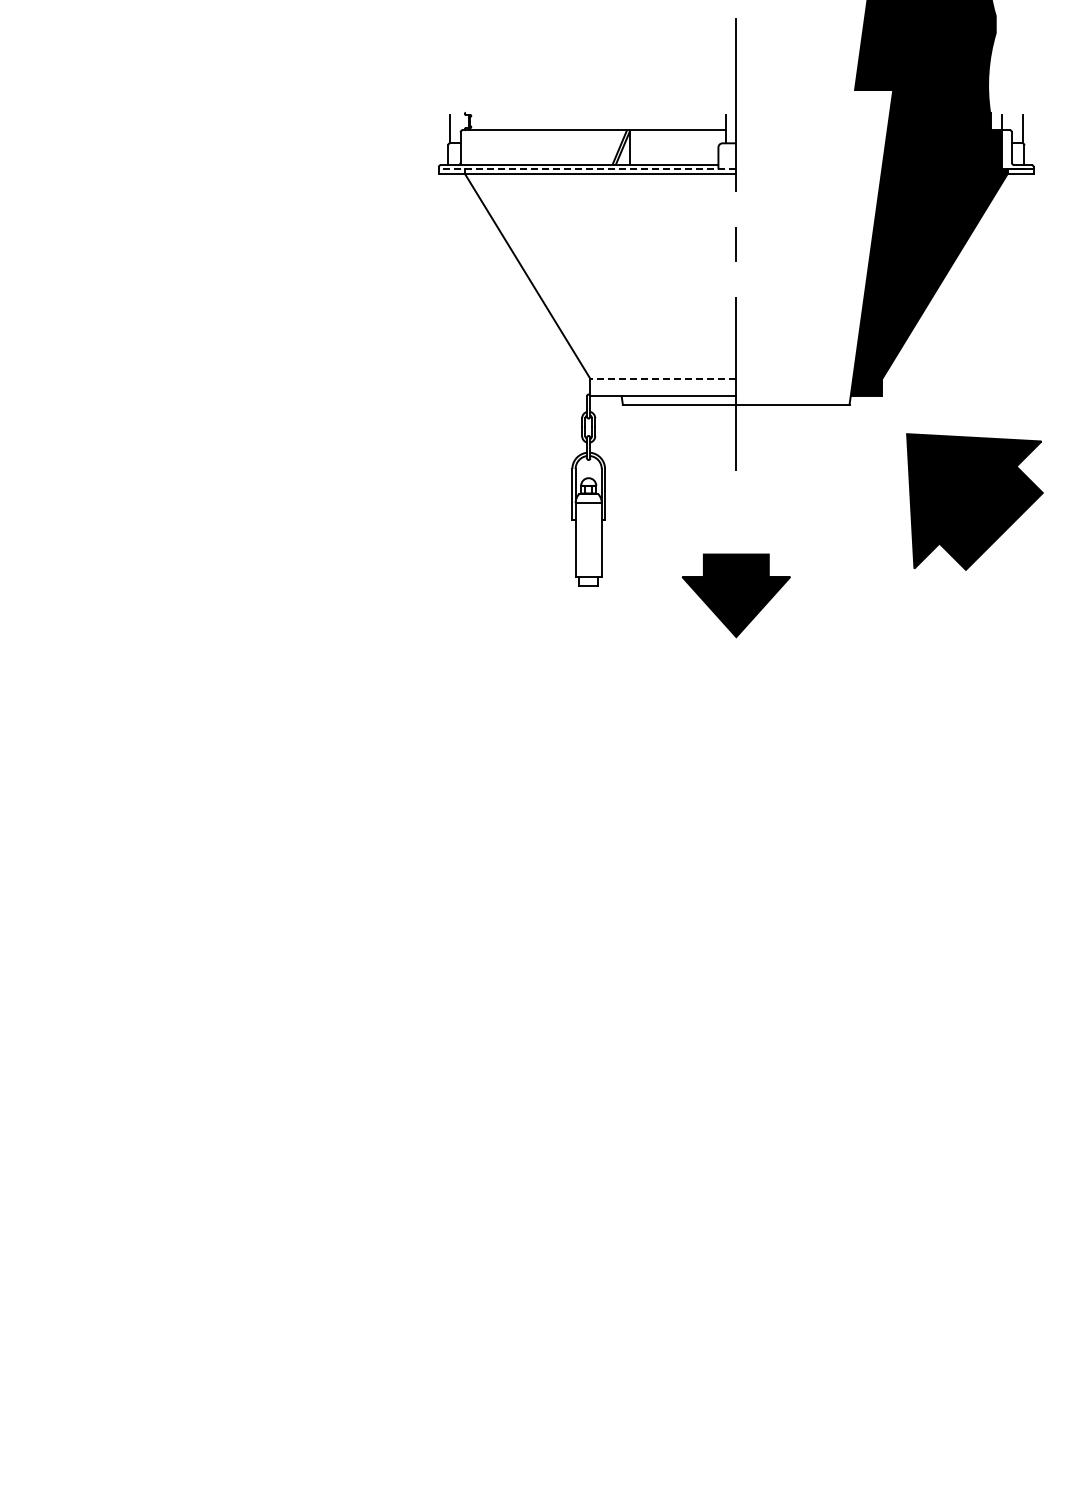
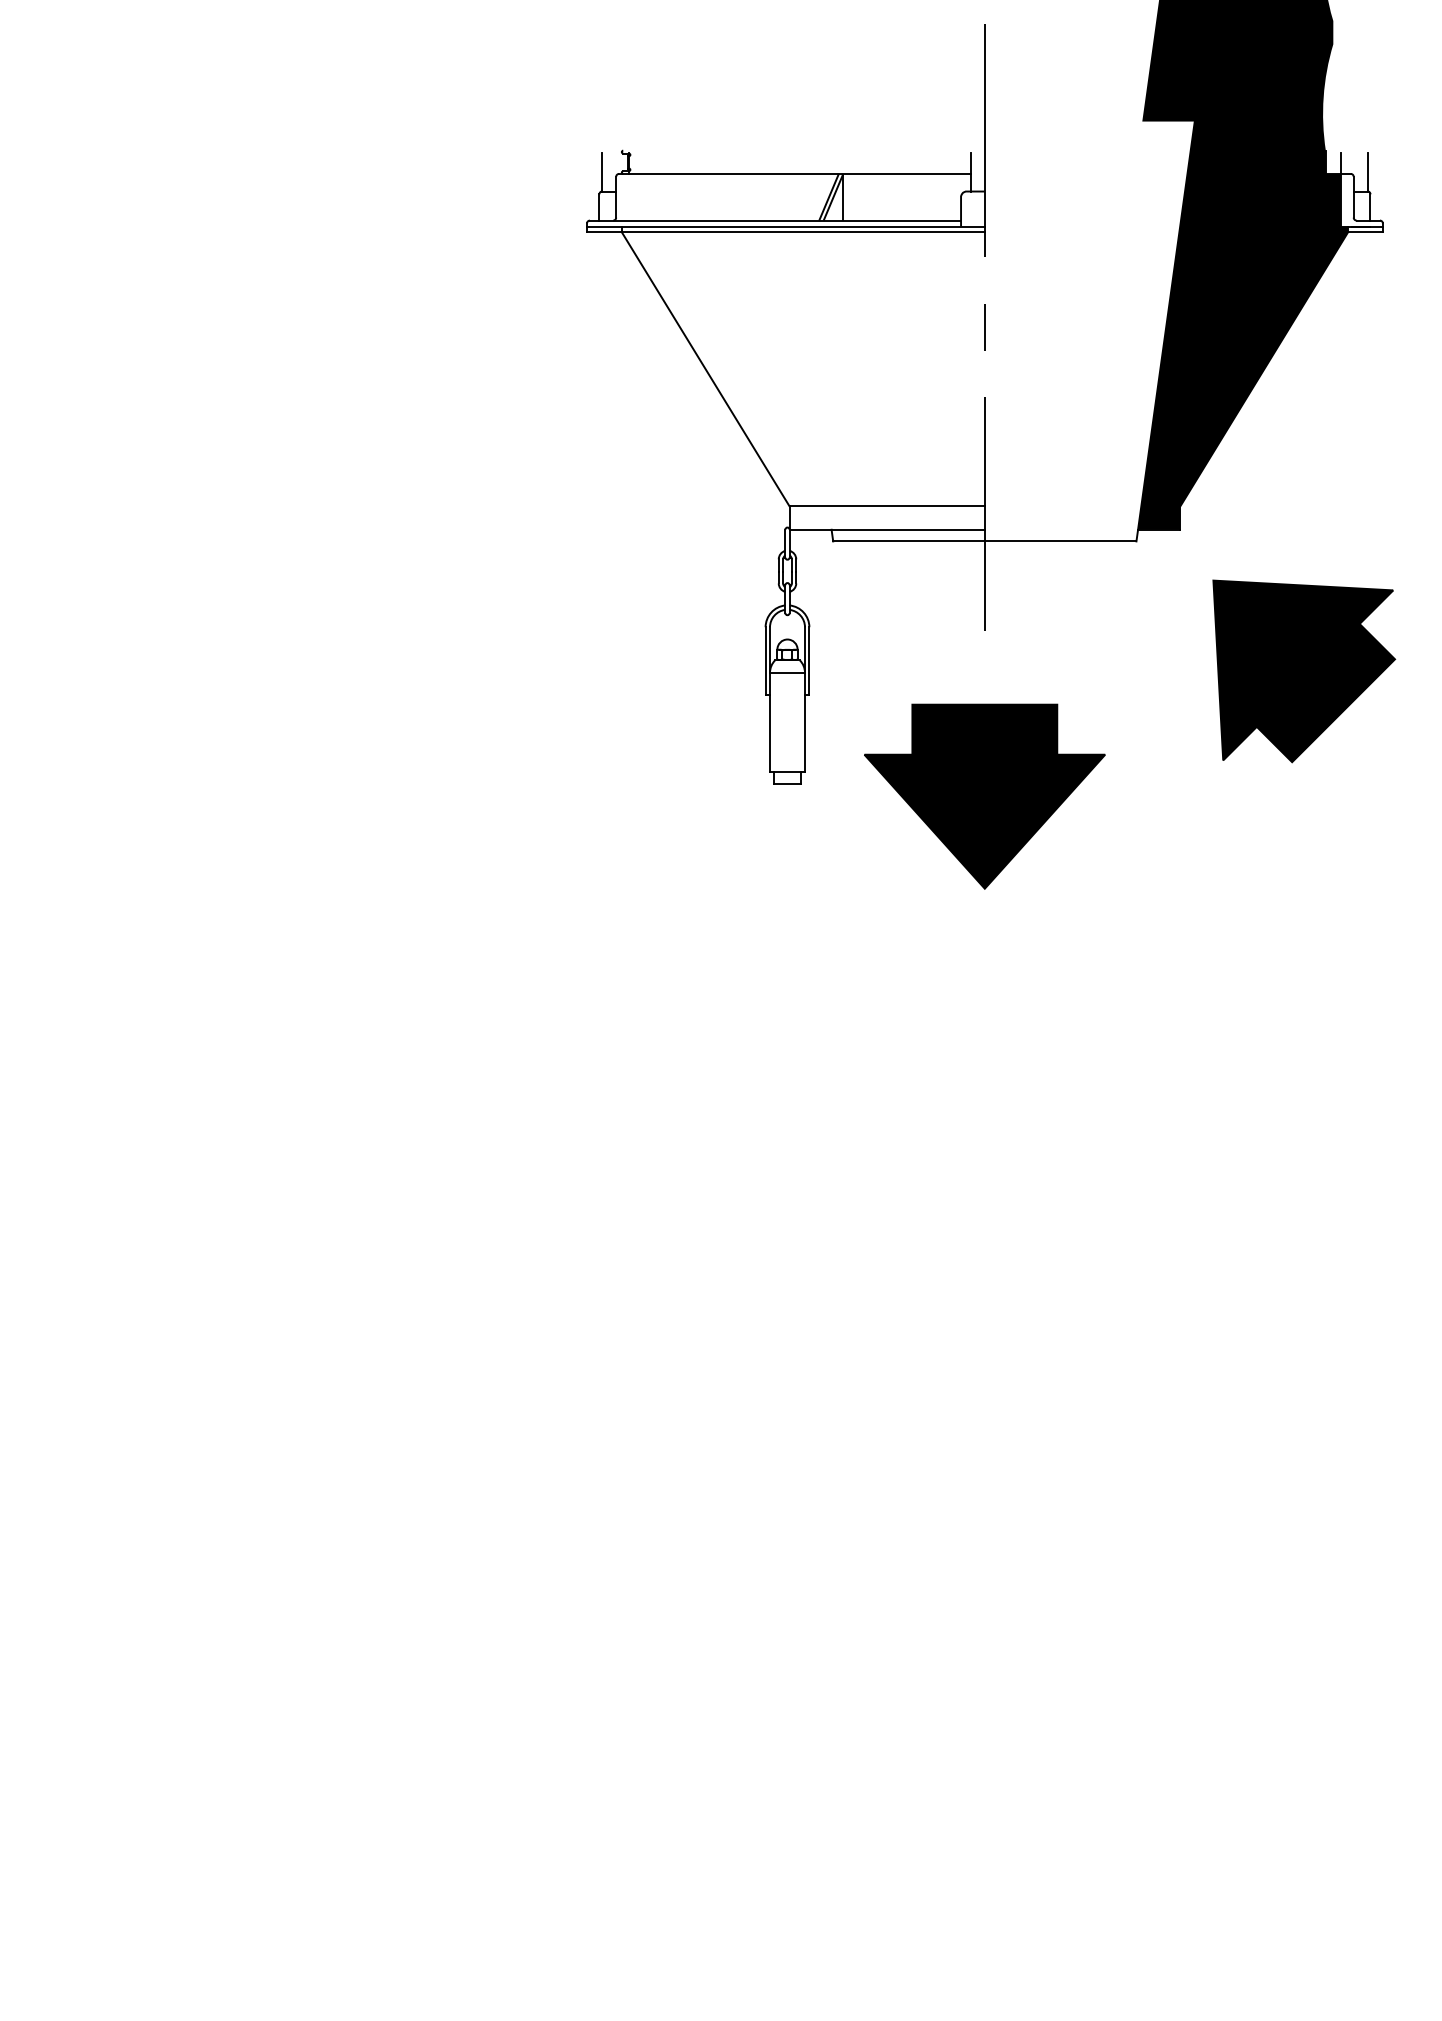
line: (587, 169) -> (785, 226), dashed -> solid
line: (663, 378) -> (887, 506), dashed -> solid
part: (736, 595) -> (985, 796), size x1.67

